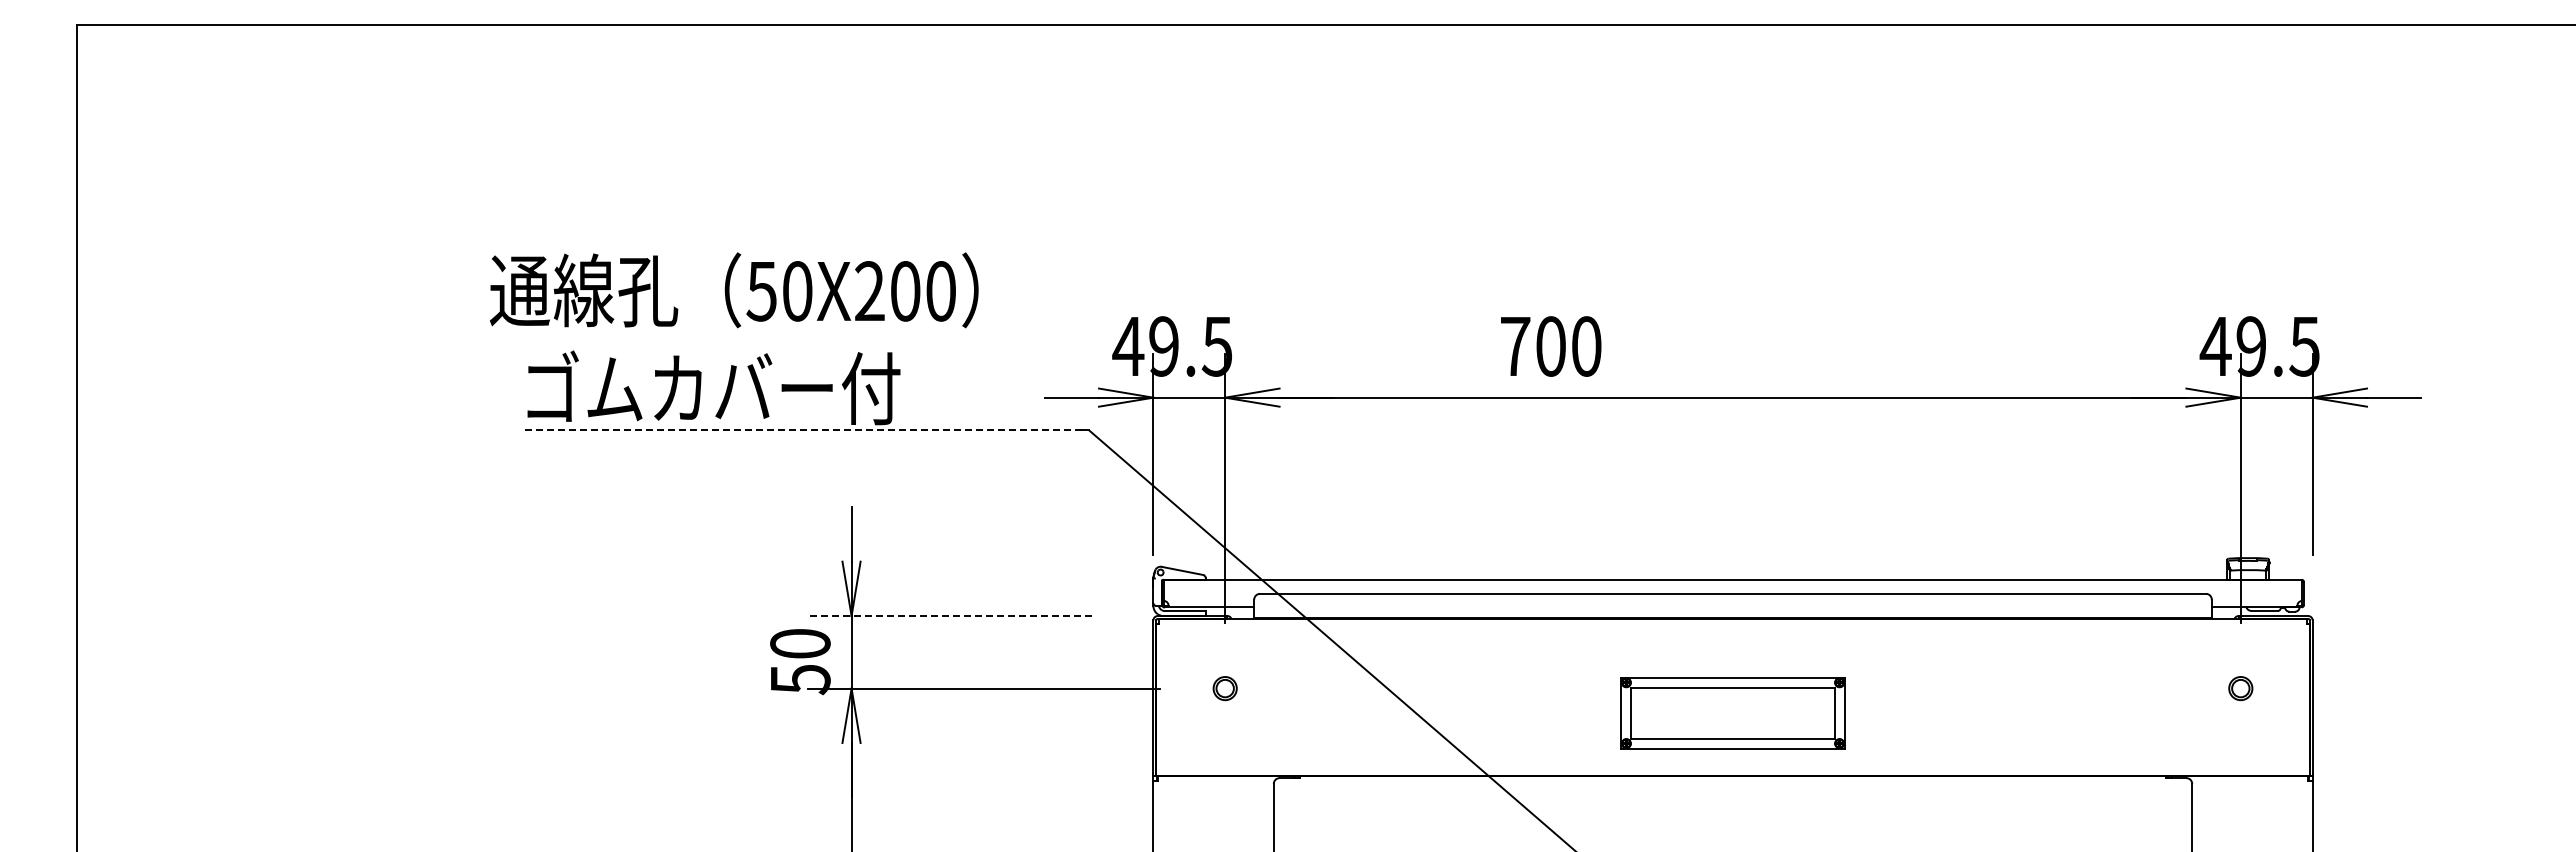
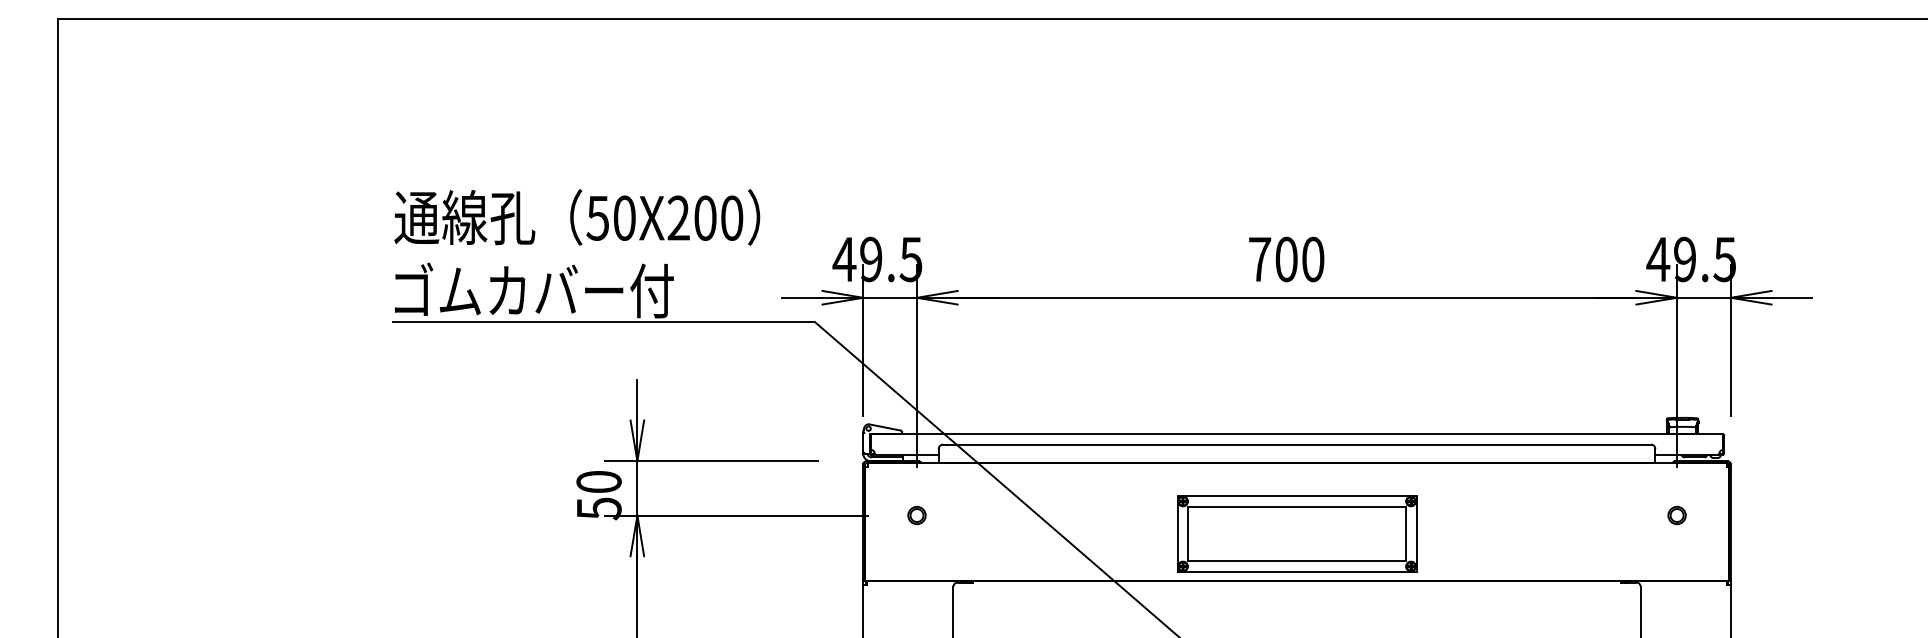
text: (734, 290) -> (577, 217), moved
text: (1551, 346) -> (1286, 259), moved
line: (803, 430) -> (601, 322), dashed -> solid
line: (949, 616) -> (710, 461), dashed -> solid
part: (1732, 712) -> (1296, 533), size x1.43

